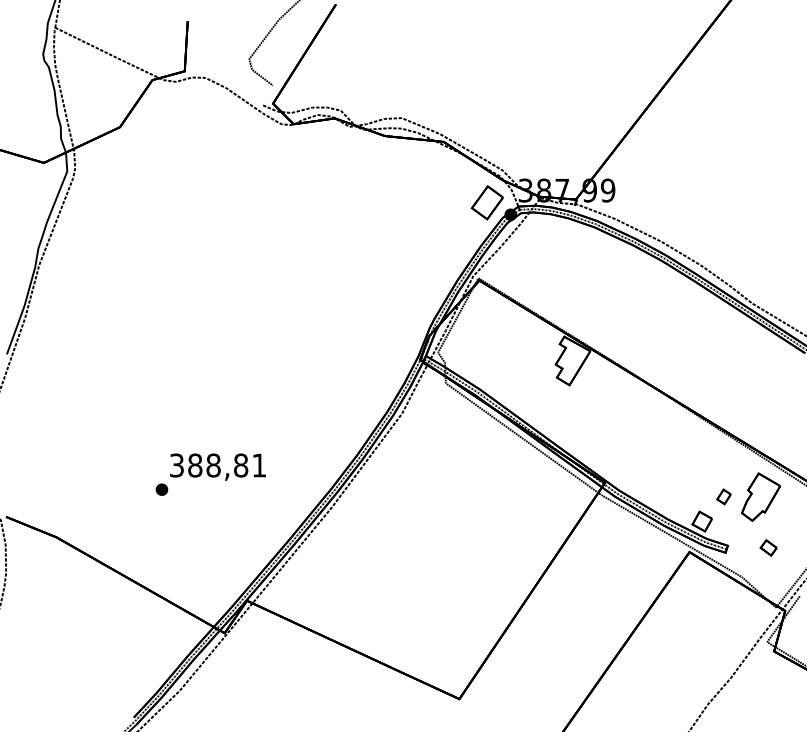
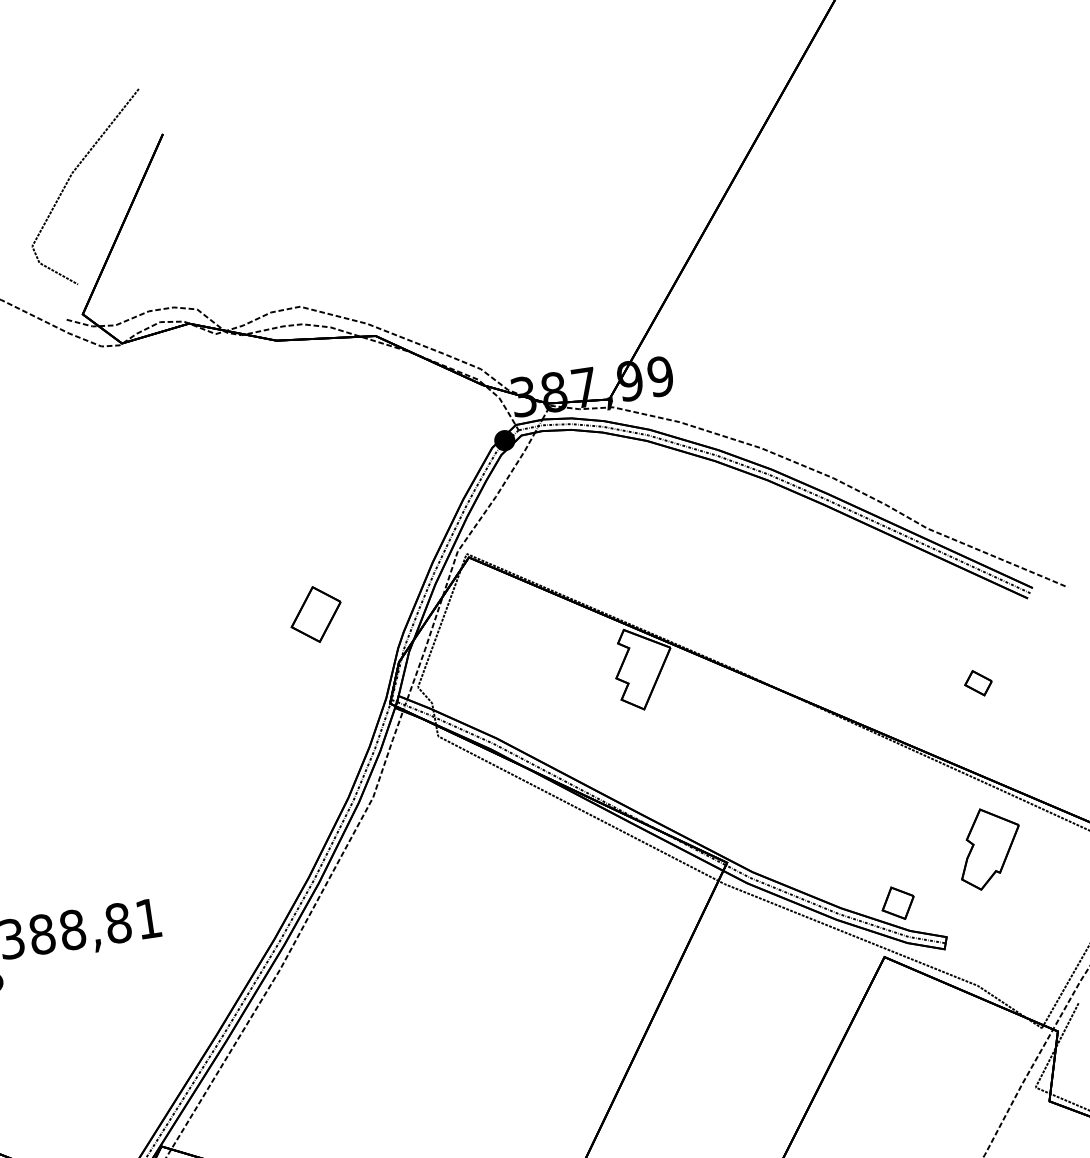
part: (486, 202) -> (314, 614), moved
part: (723, 496) -> (927, 856), removed
part: (768, 547) -> (977, 682), moved

